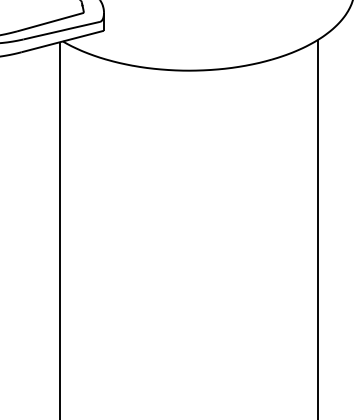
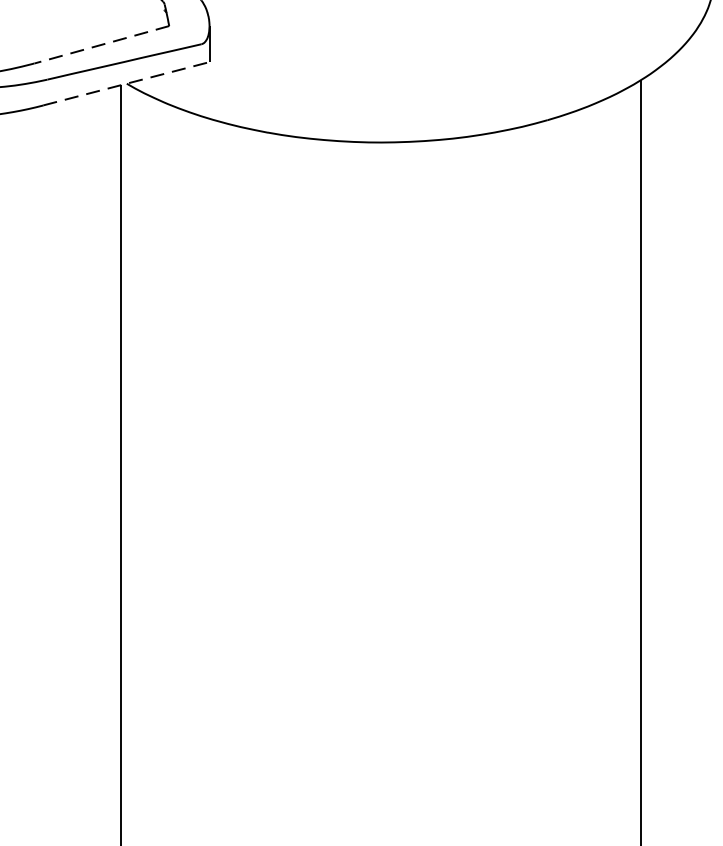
line: (50, 22) -> (101, 45), solid -> dashed
line: (62, 41) -> (125, 83), solid -> dashed

